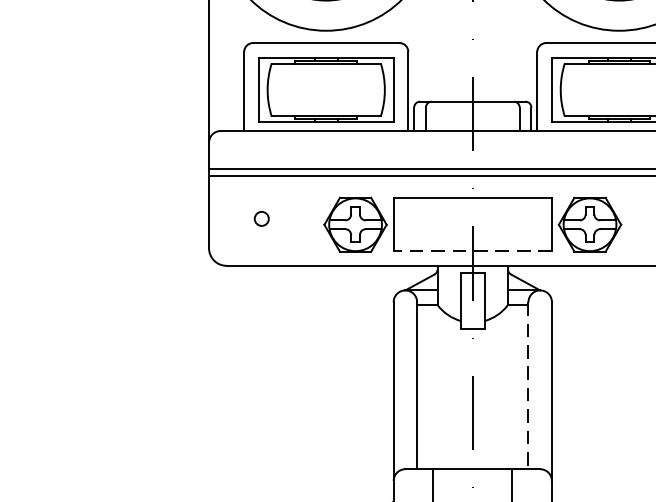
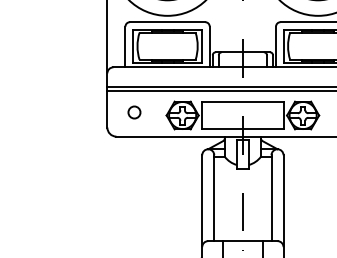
circle: (261, 218) -> (134, 112), size x1.67
line: (472, 251) -> (242, 129), dashed -> solid
line: (528, 386) -> (271, 198), dashed -> solid

